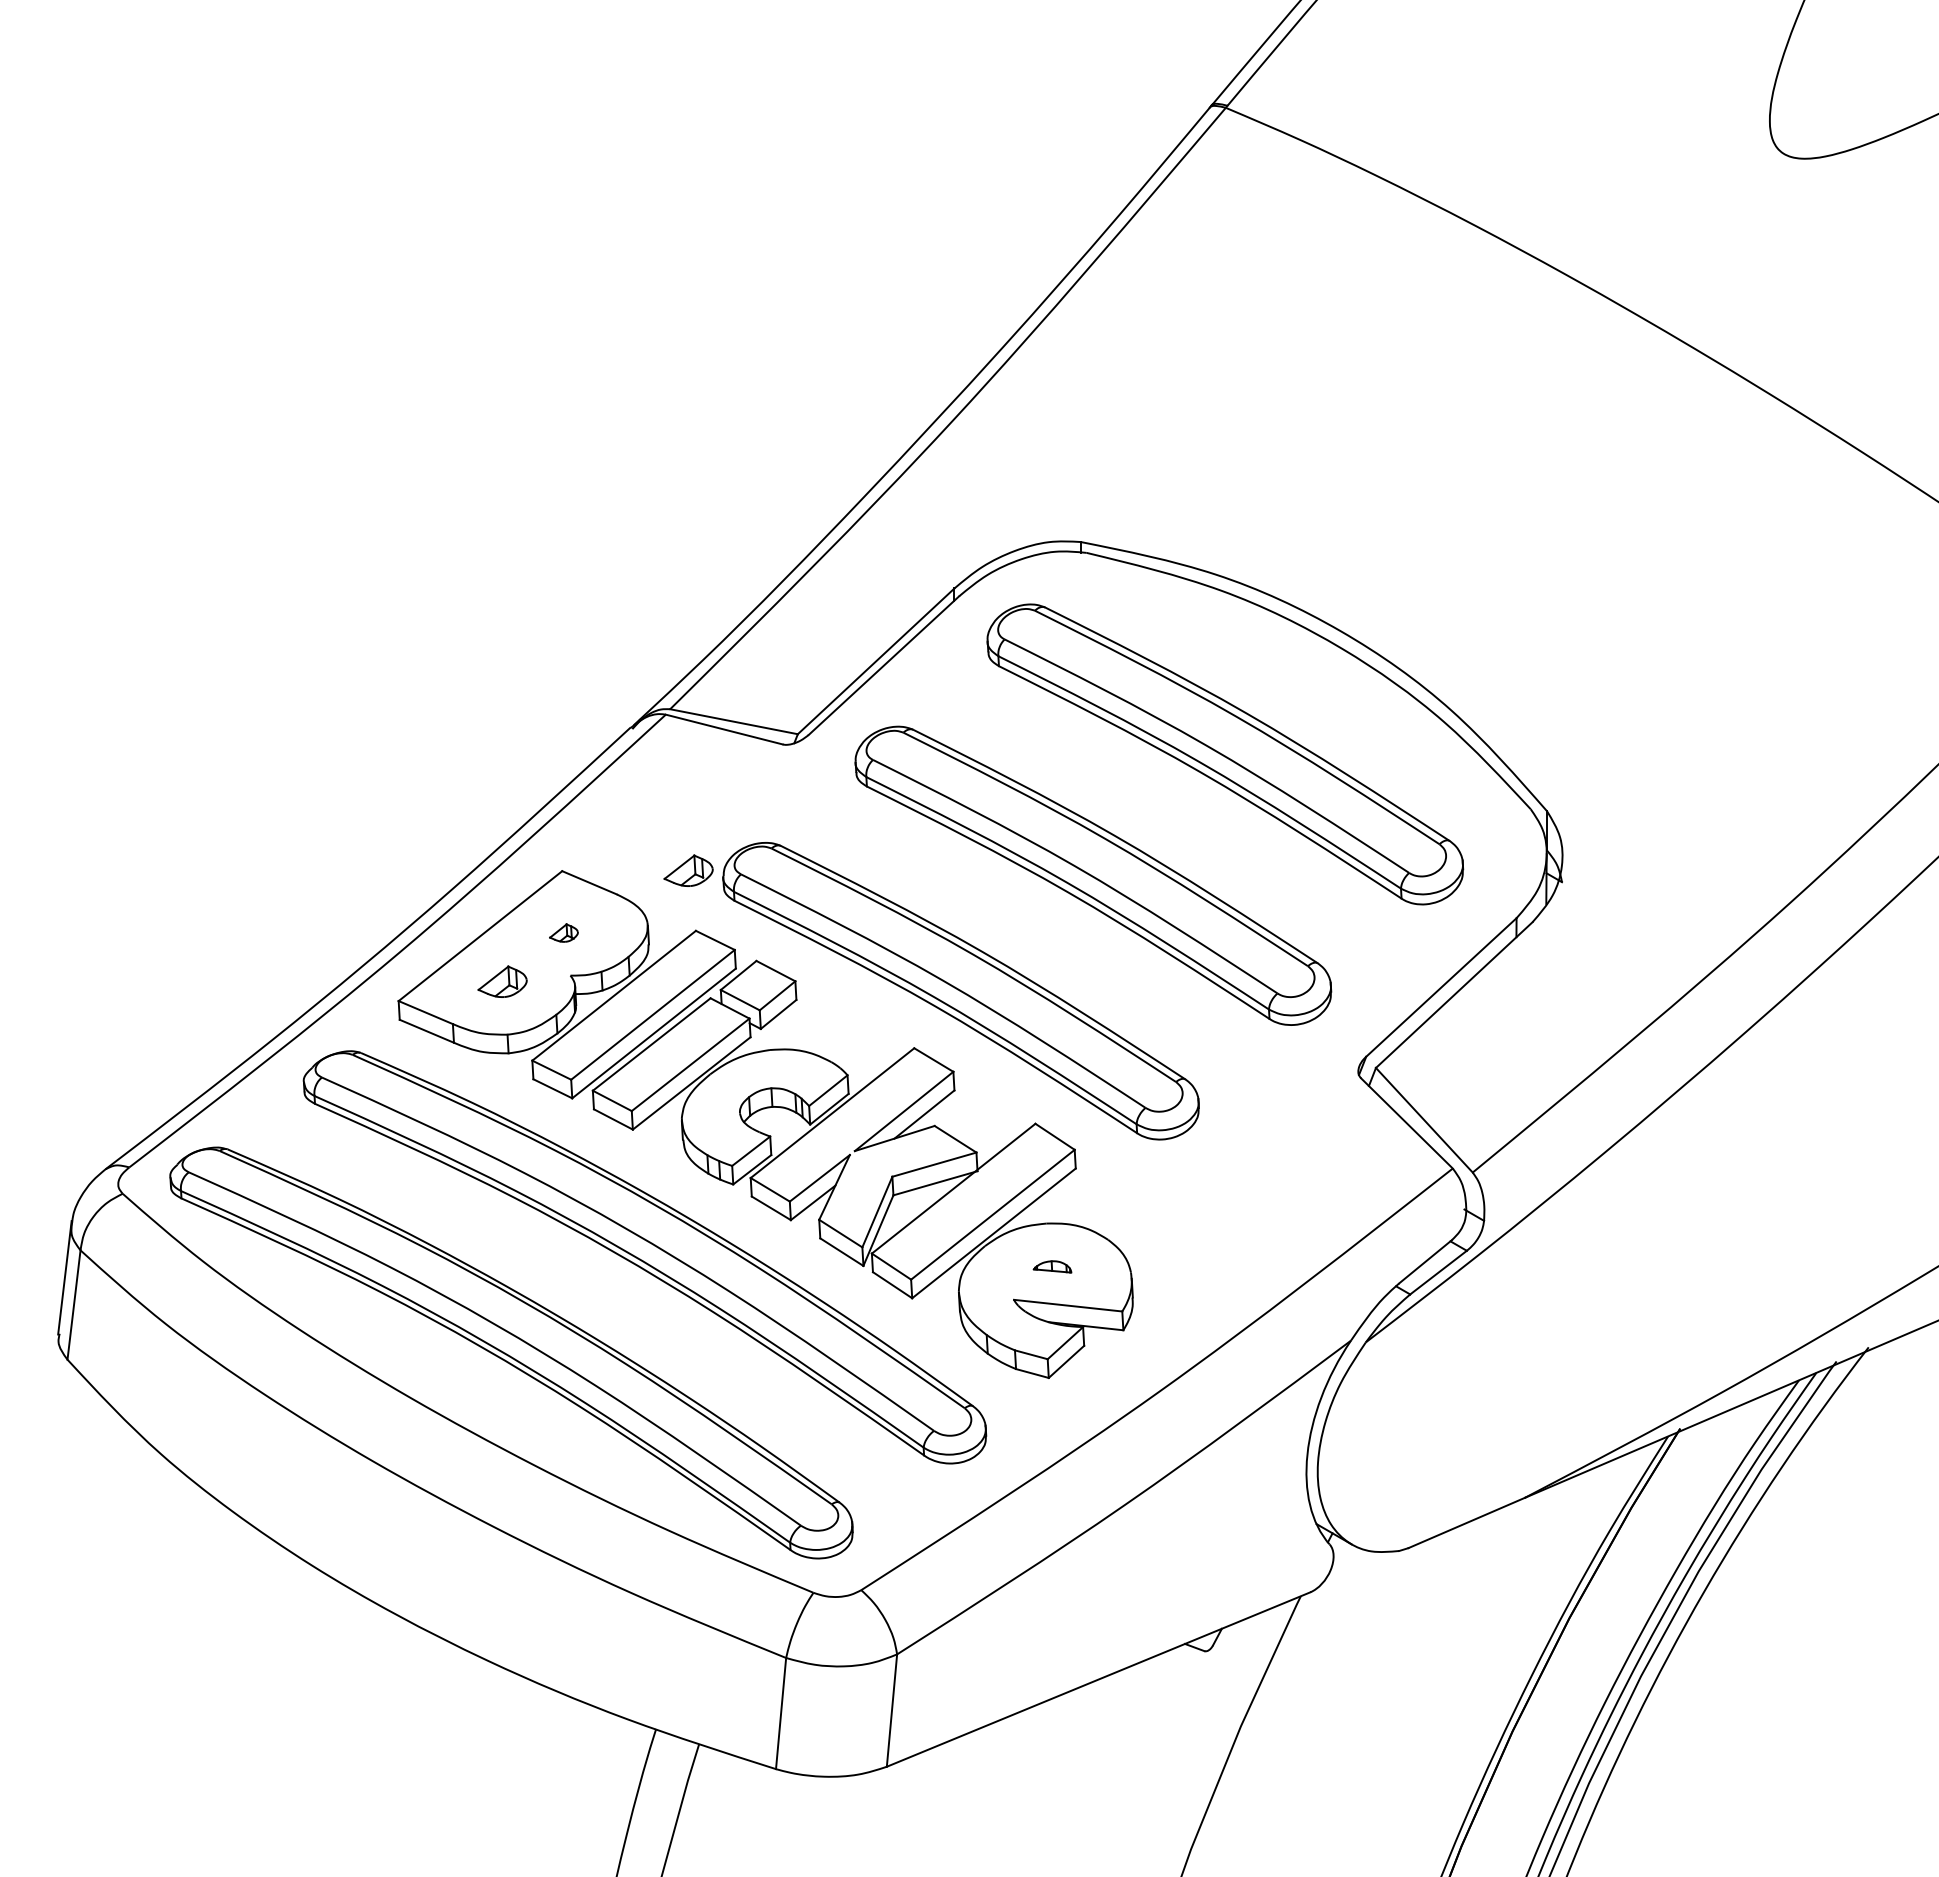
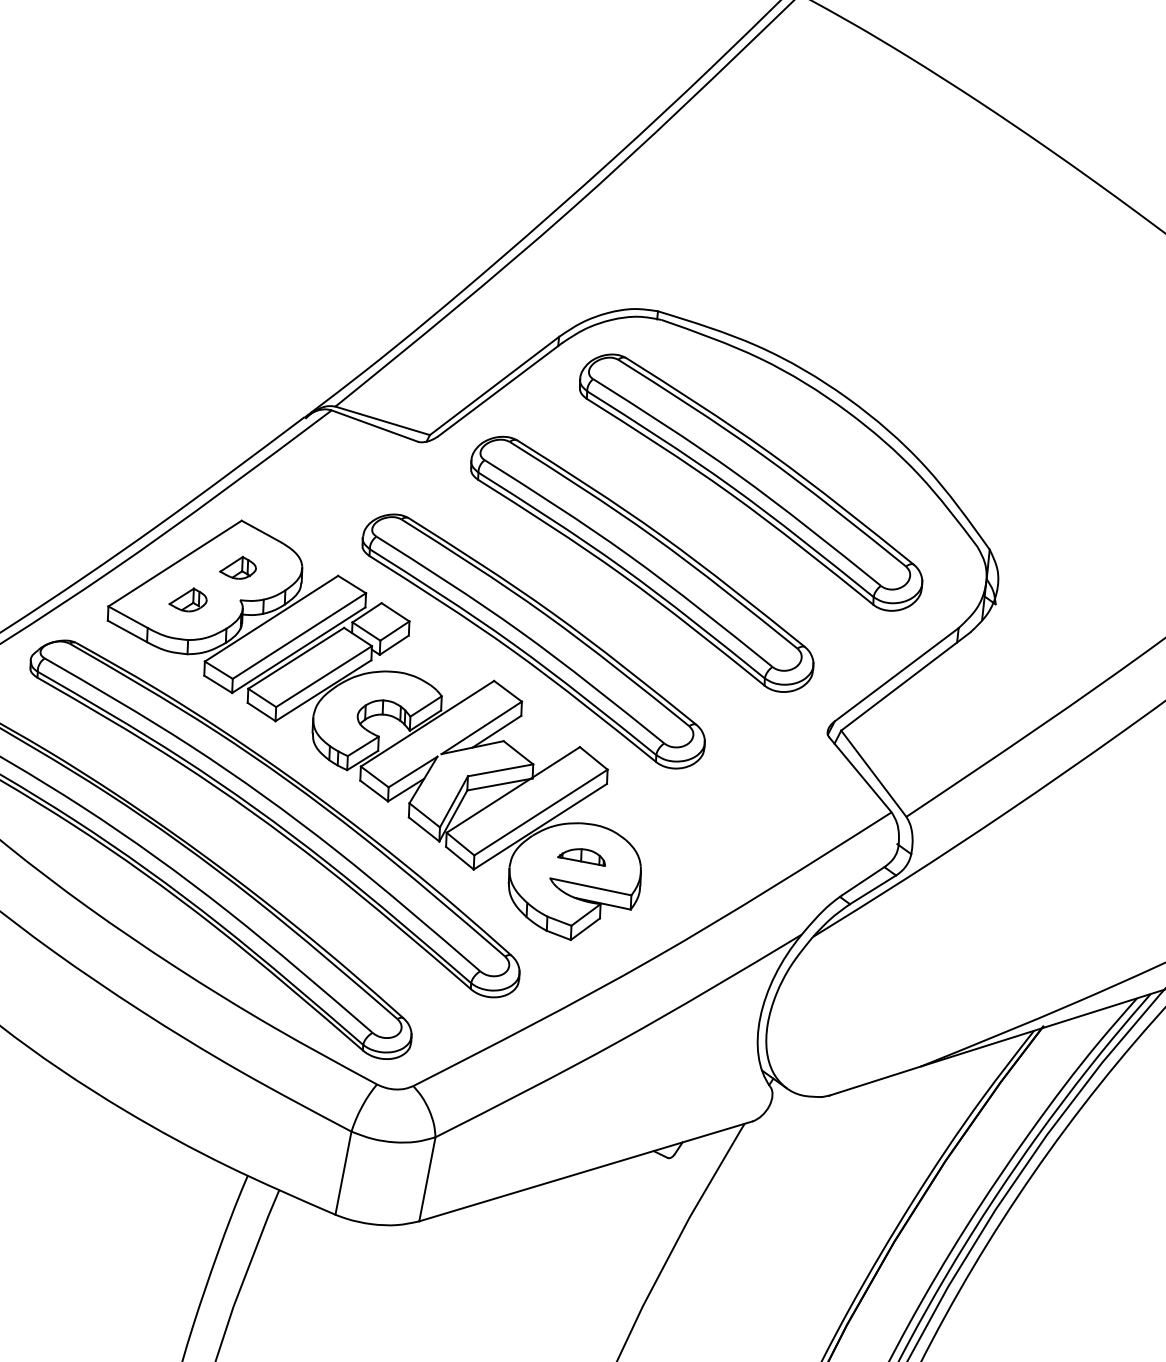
part: (688, 870) -> (337, 529), removed
part: (563, 932) -> (238, 567), size x1.67
part: (1052, 1266) -> (582, 856), size x1.67

